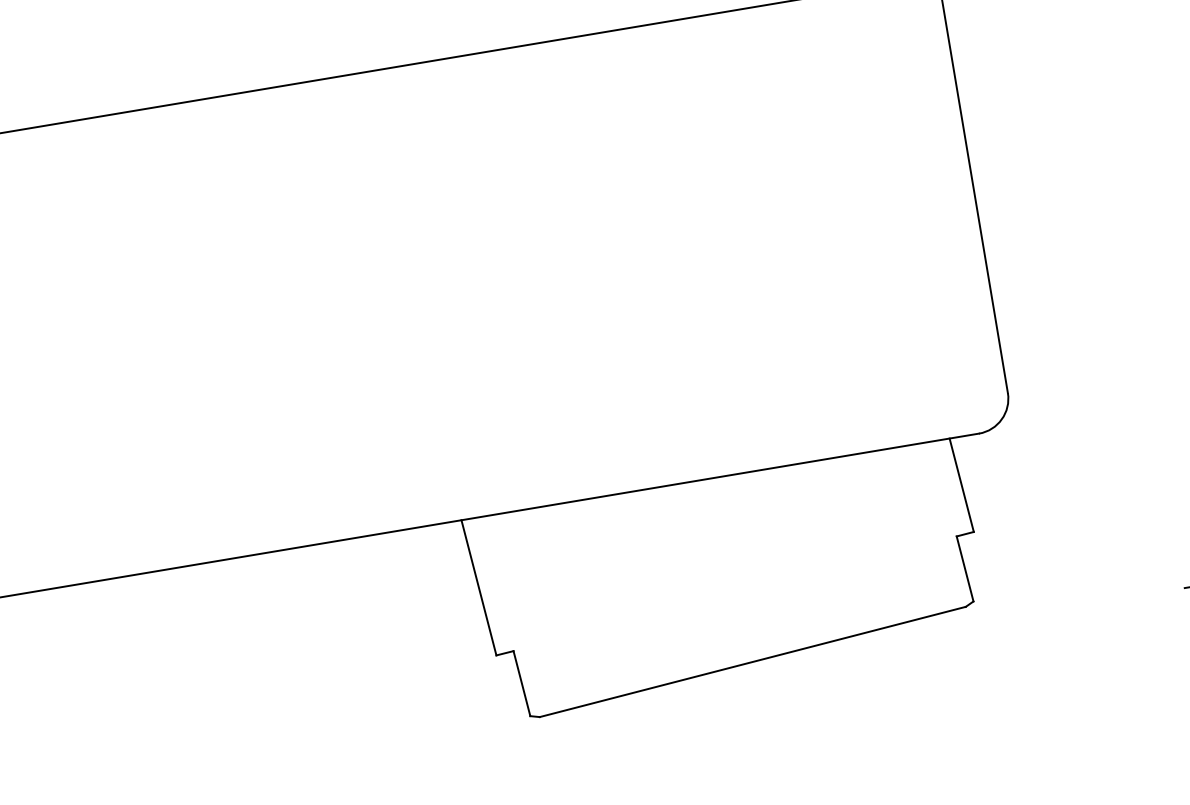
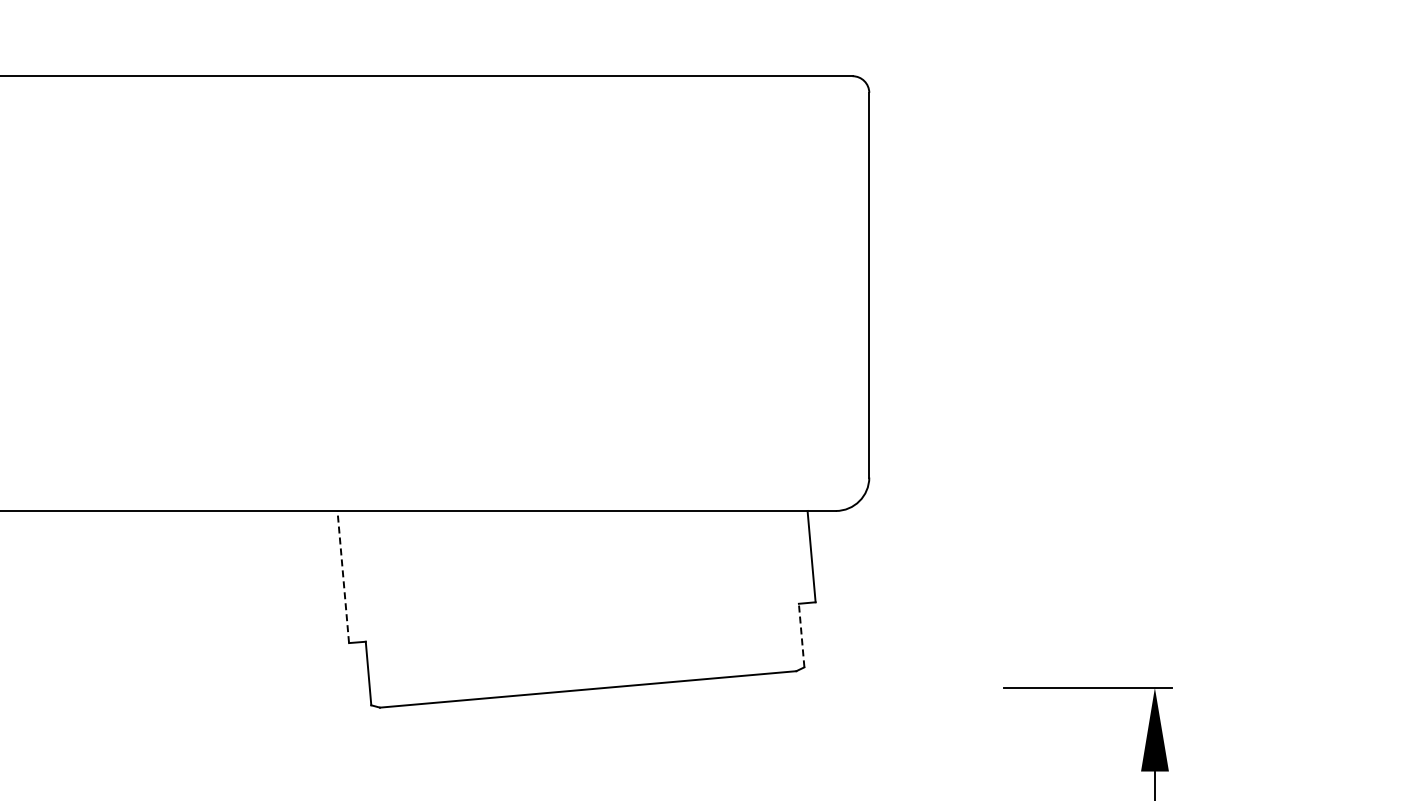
line: (964, 568) -> (801, 635), solid -> dashed
line: (479, 587) -> (343, 576), solid -> dashed

